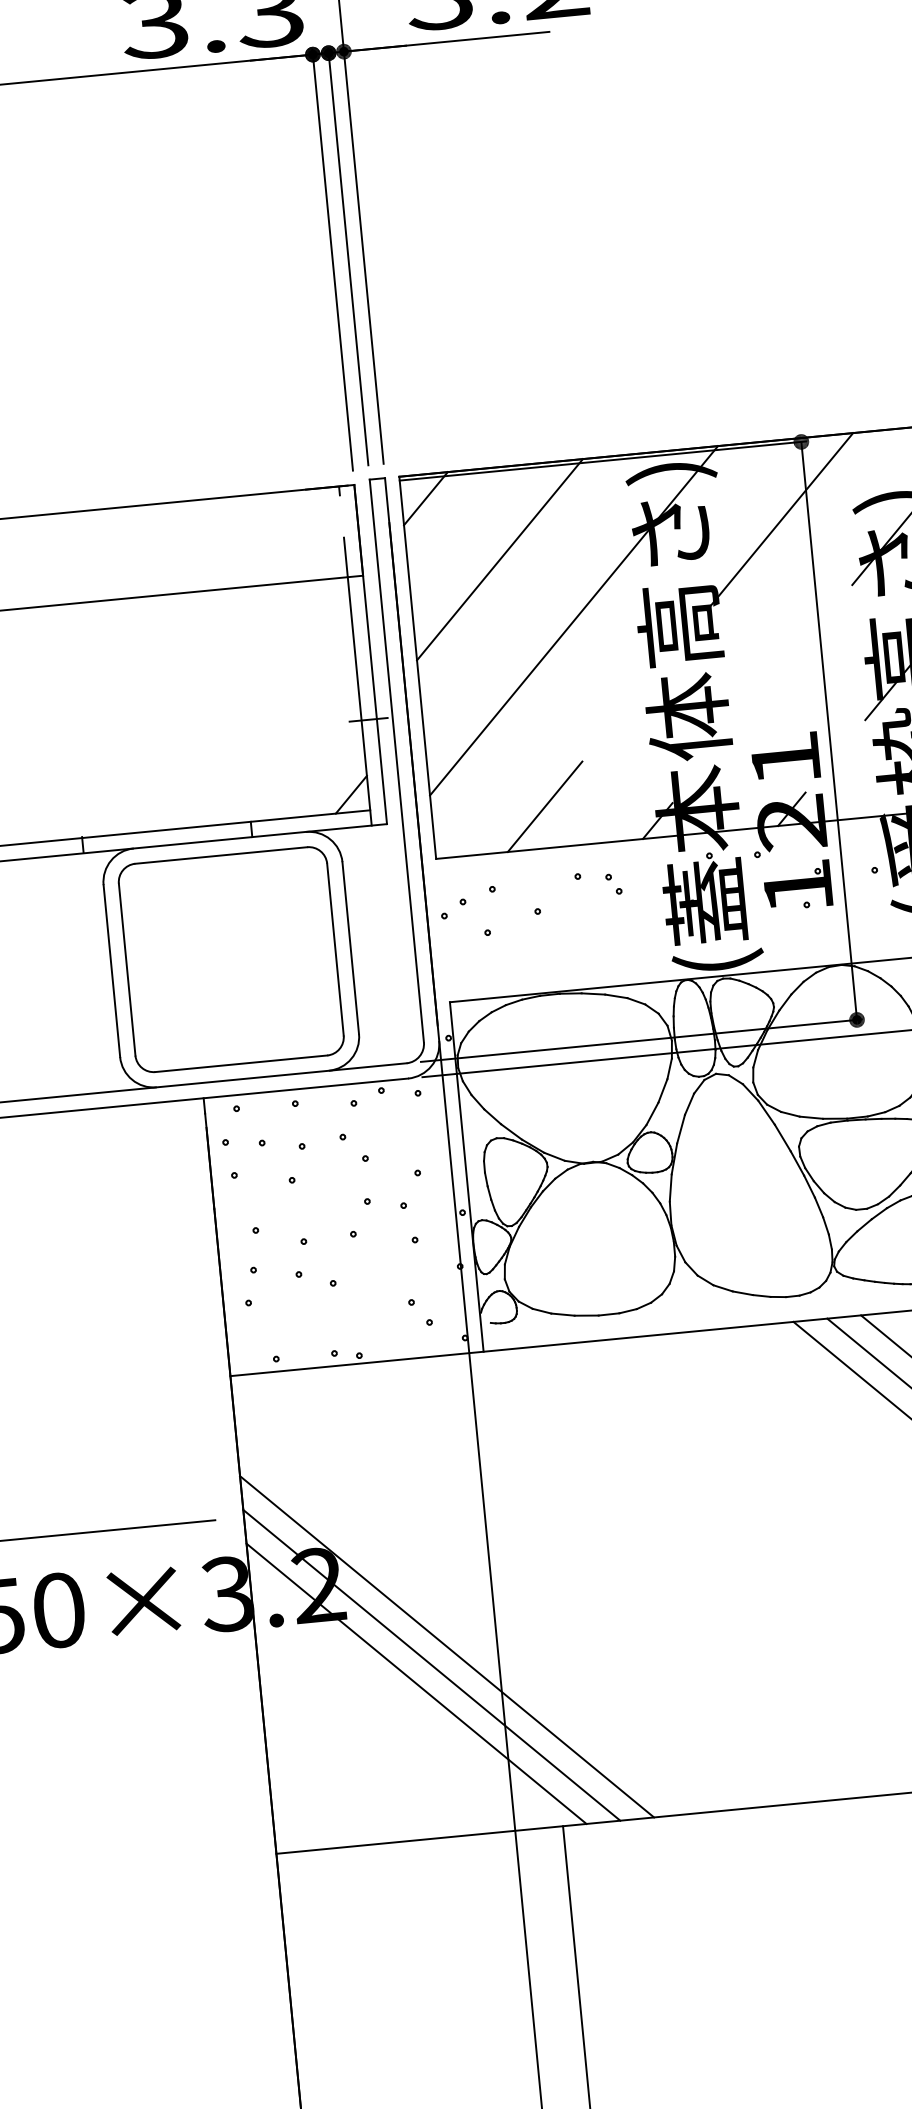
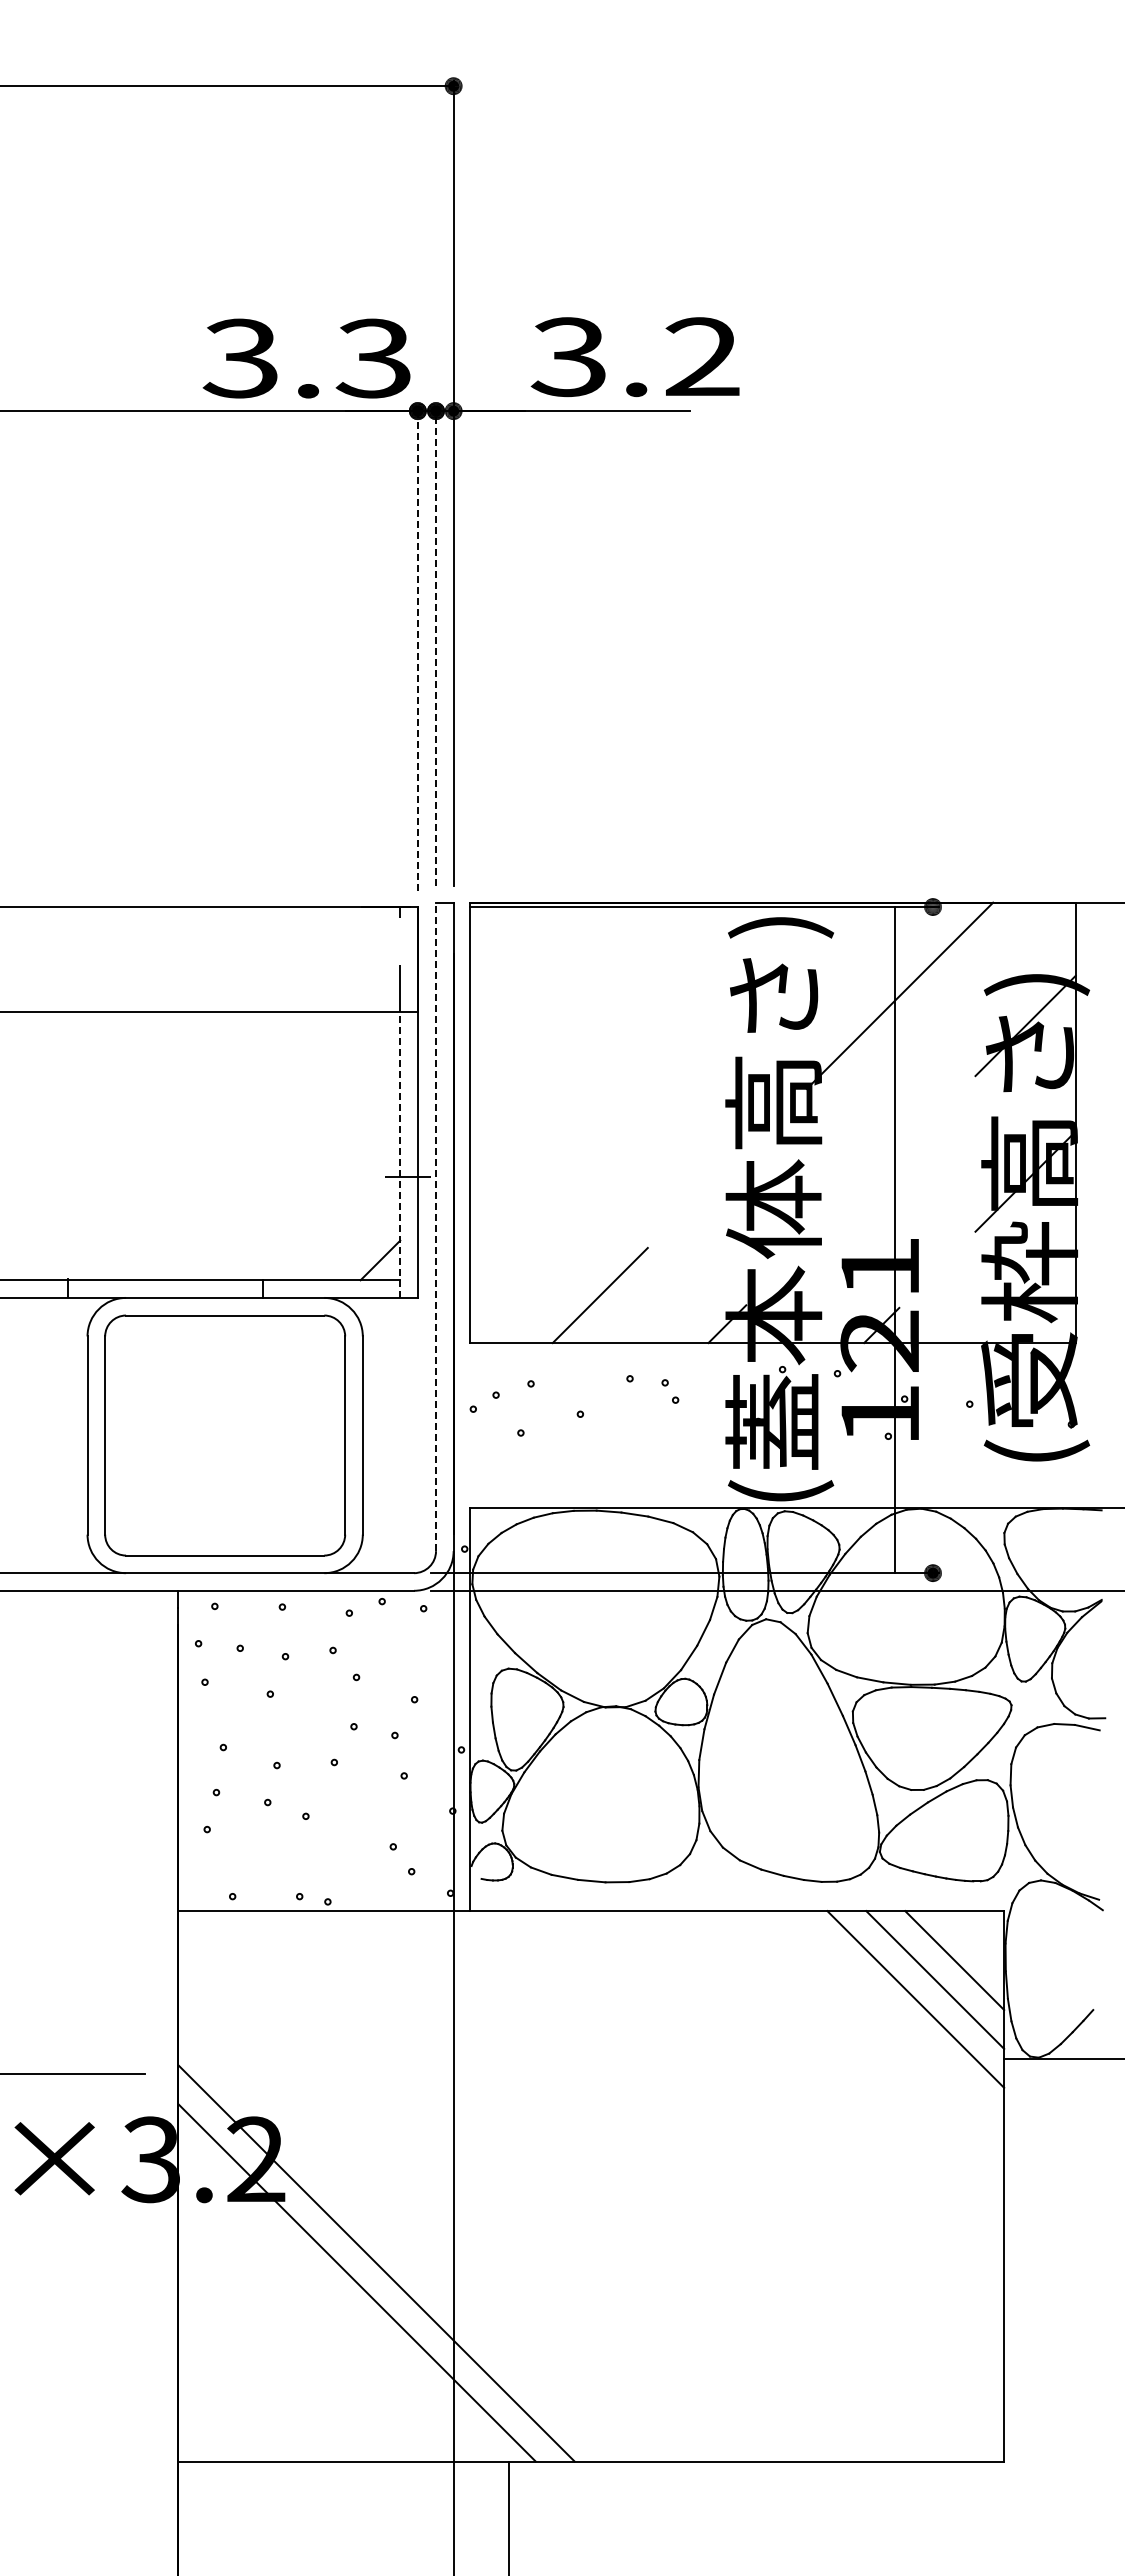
line: (348, 256) -> (436, 645), solid -> dashed
line: (332, 259) -> (417, 647), solid -> dashed
line: (426, 498) -> (498, 930), removed
line: (499, 559) -> (575, 1008), removed
line: (573, 620) -> (653, 1085), removed
line: (359, 701) -> (400, 1154), solid -> dashed
line: (829, 731) -> (895, 1240), moved
line: (397, 760) -> (436, 1226), solid -> dashed
line: (446, 1646) -> (395, 2243), removed

